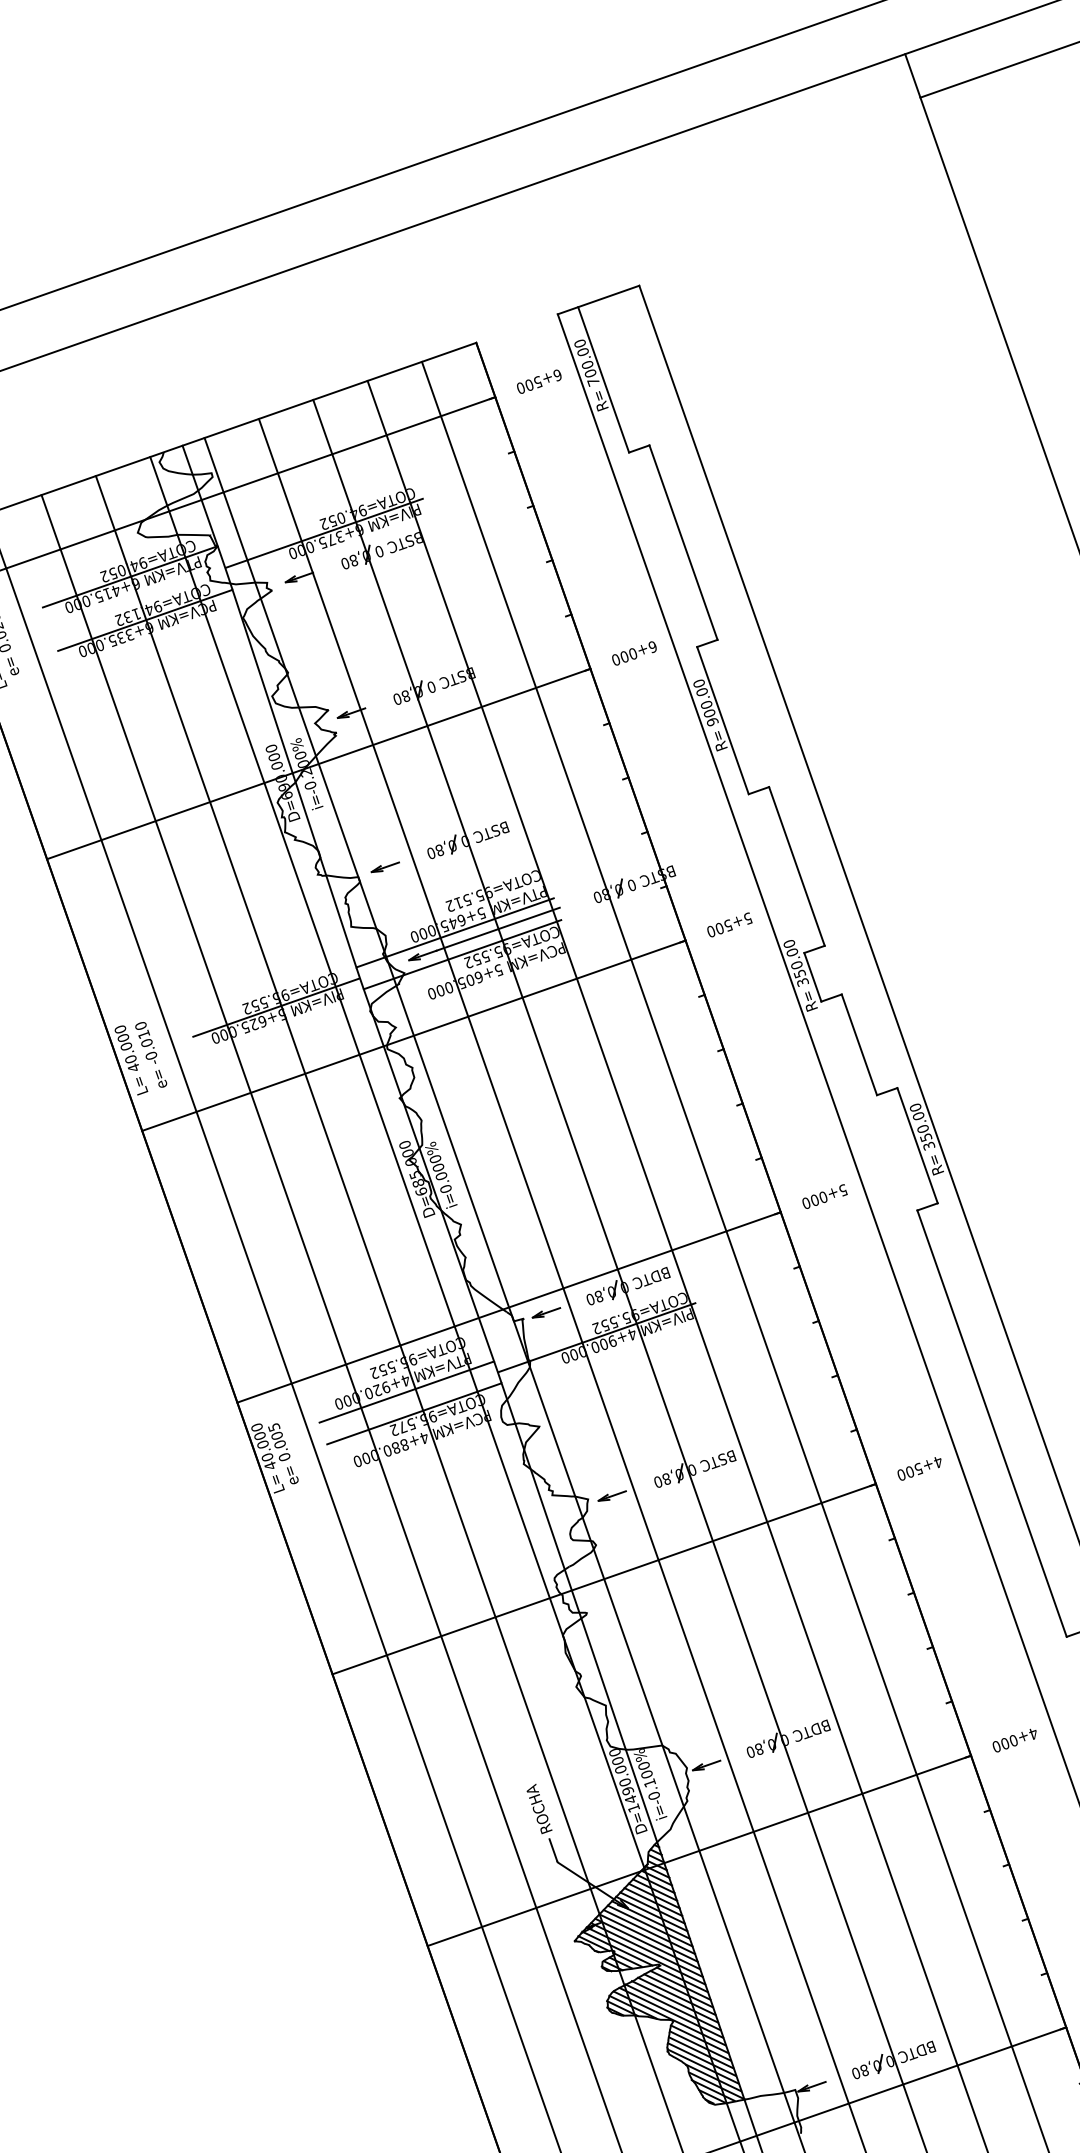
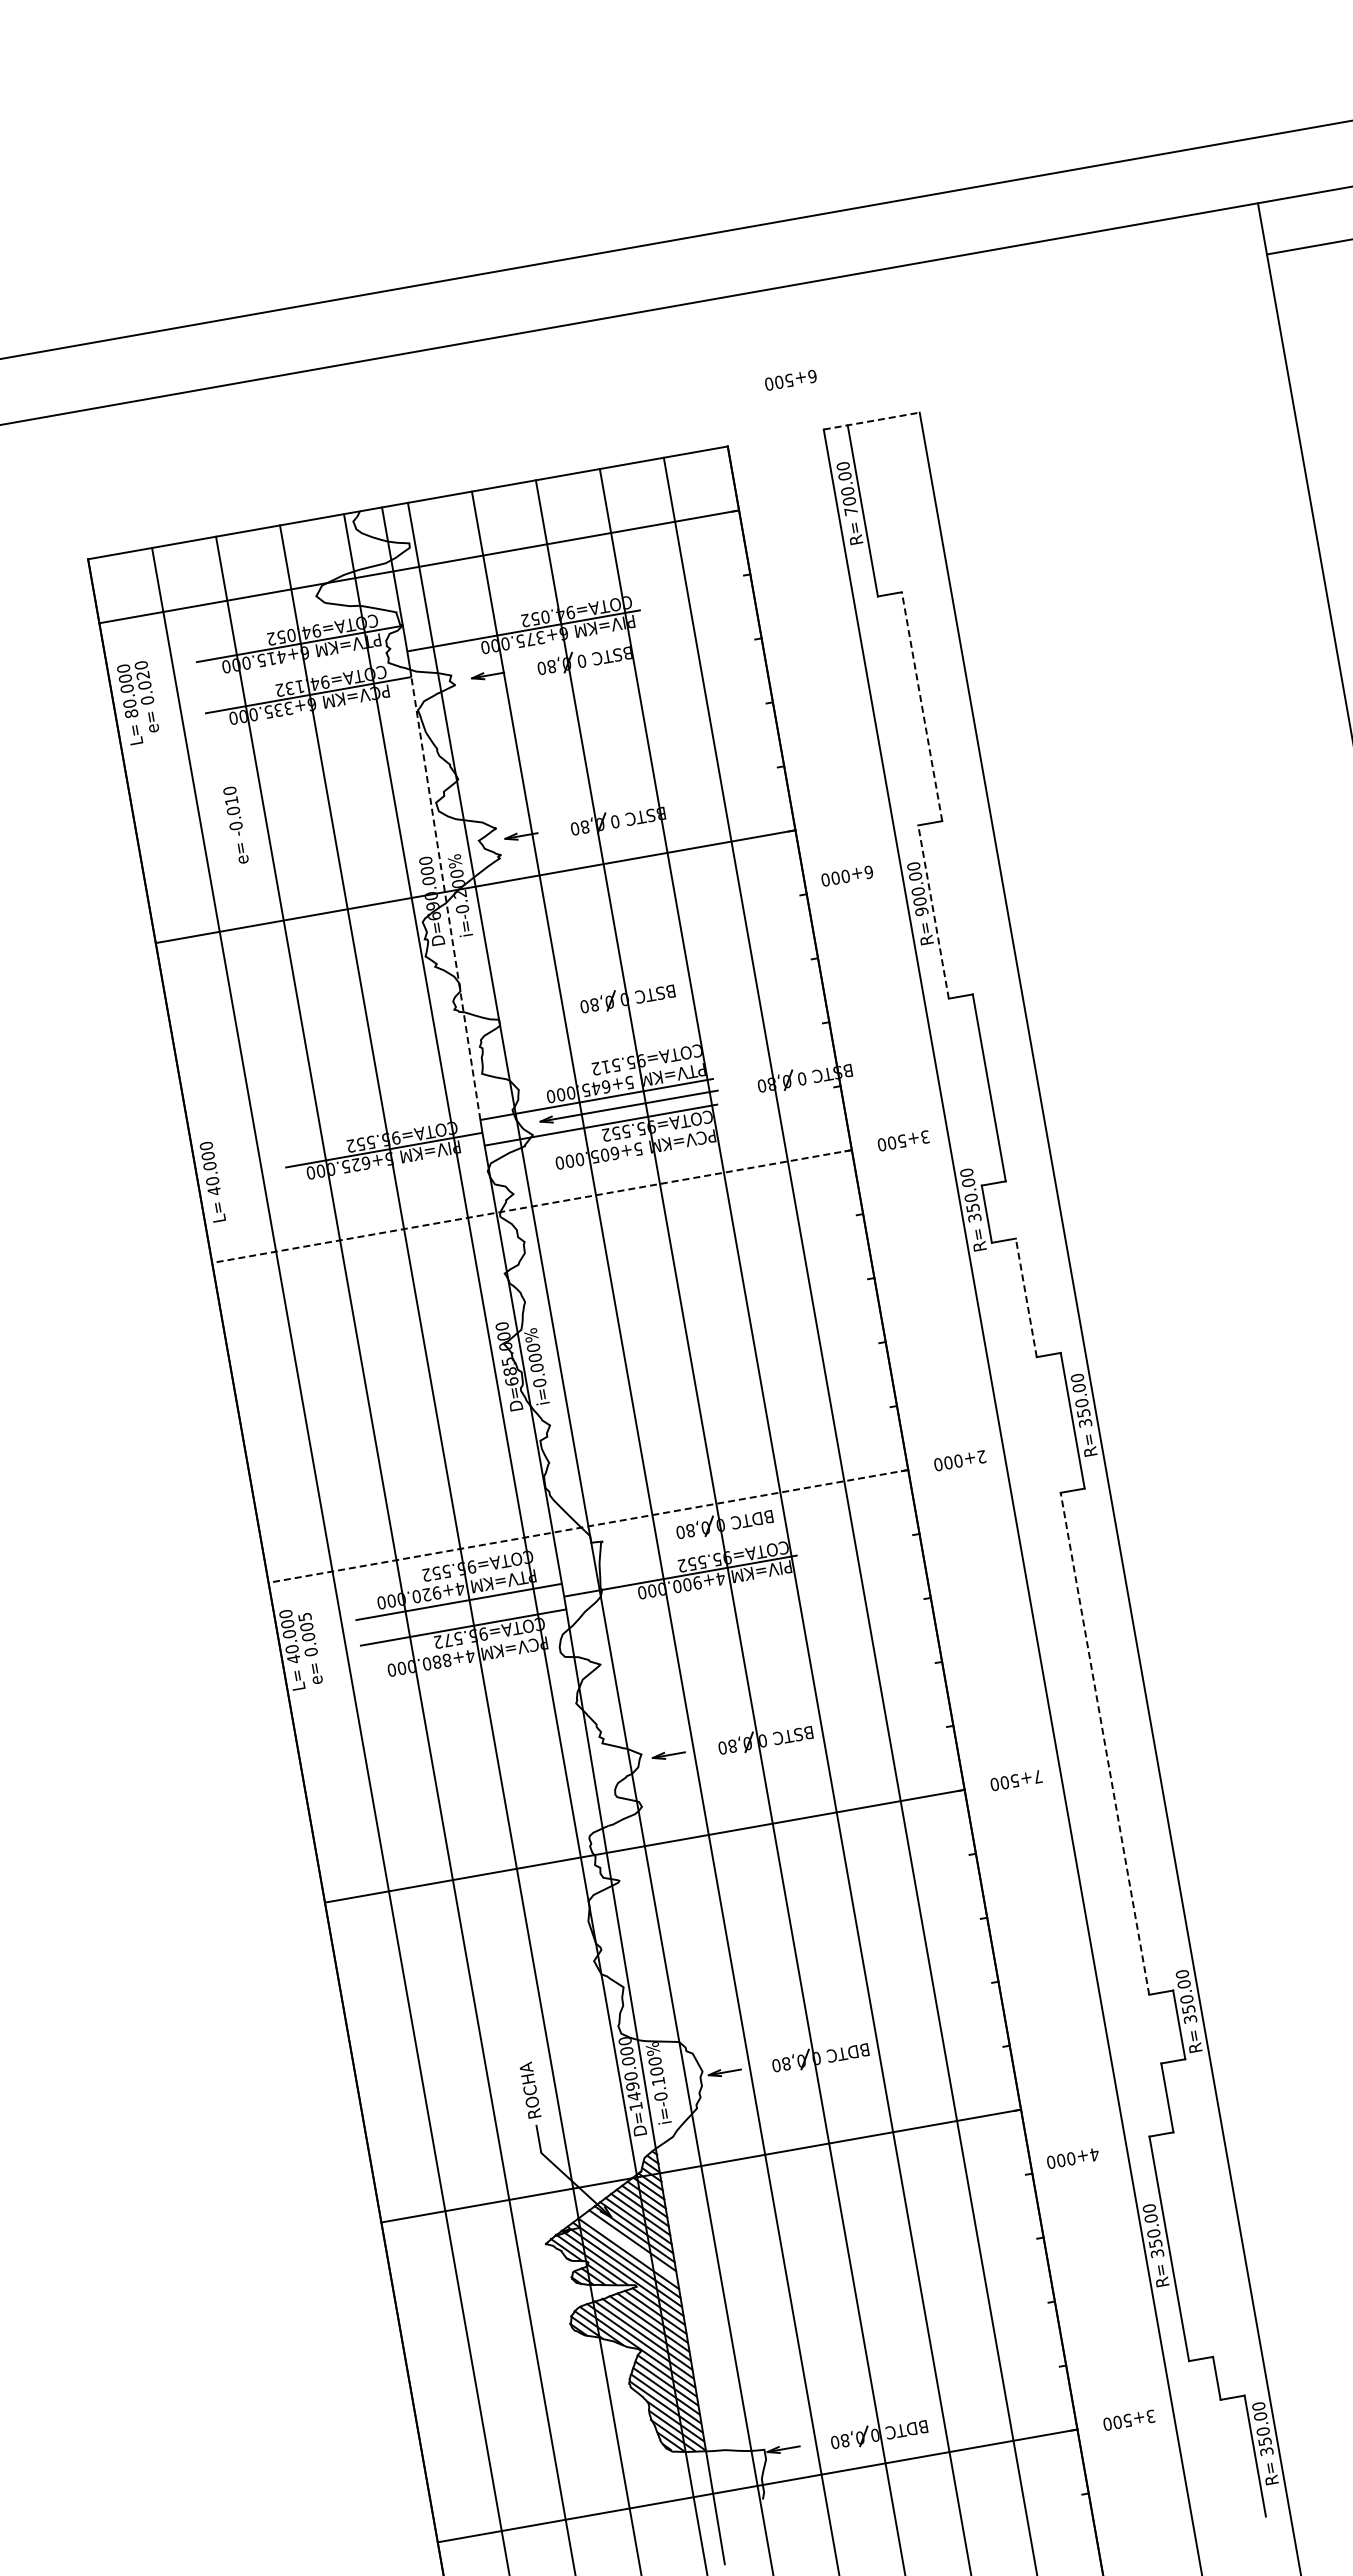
line: (598, 300) -> (871, 421), solid -> dashed
text: (538, 381) -> (790, 379), moved
line: (683, 542) -> (922, 706), solid -> dashed
text: (633, 653) -> (846, 875), moved
line: (722, 721) -> (933, 912), solid -> dashed
line: (294, 778) -> (445, 898), solid -> dashed
part: (385, 867) -> (530, 1014), removed
text: (748, 918) -> (925, 1137), 5+500 -> 3+500
line: (414, 1035) -> (532, 1206), solid -> dashed
line: (859, 1044) -> (1026, 1297), solid -> dashed
text: (150, 1054) -> (235, 824), moved
text: (842, 1190) -> (981, 1456), 5+000 -> 2+000
line: (509, 1307) -> (588, 1526), solid -> dashed
part: (546, 1313) -> (628, 1539), removed
line: (991, 1423) -> (1104, 1743), solid -> dashed
text: (937, 1461) -> (1037, 1776), 4+500 -> 7+500
text: (1014, 1740) -> (1072, 2158), moved
line: (649, 1932) -> (630, 2247), removed

